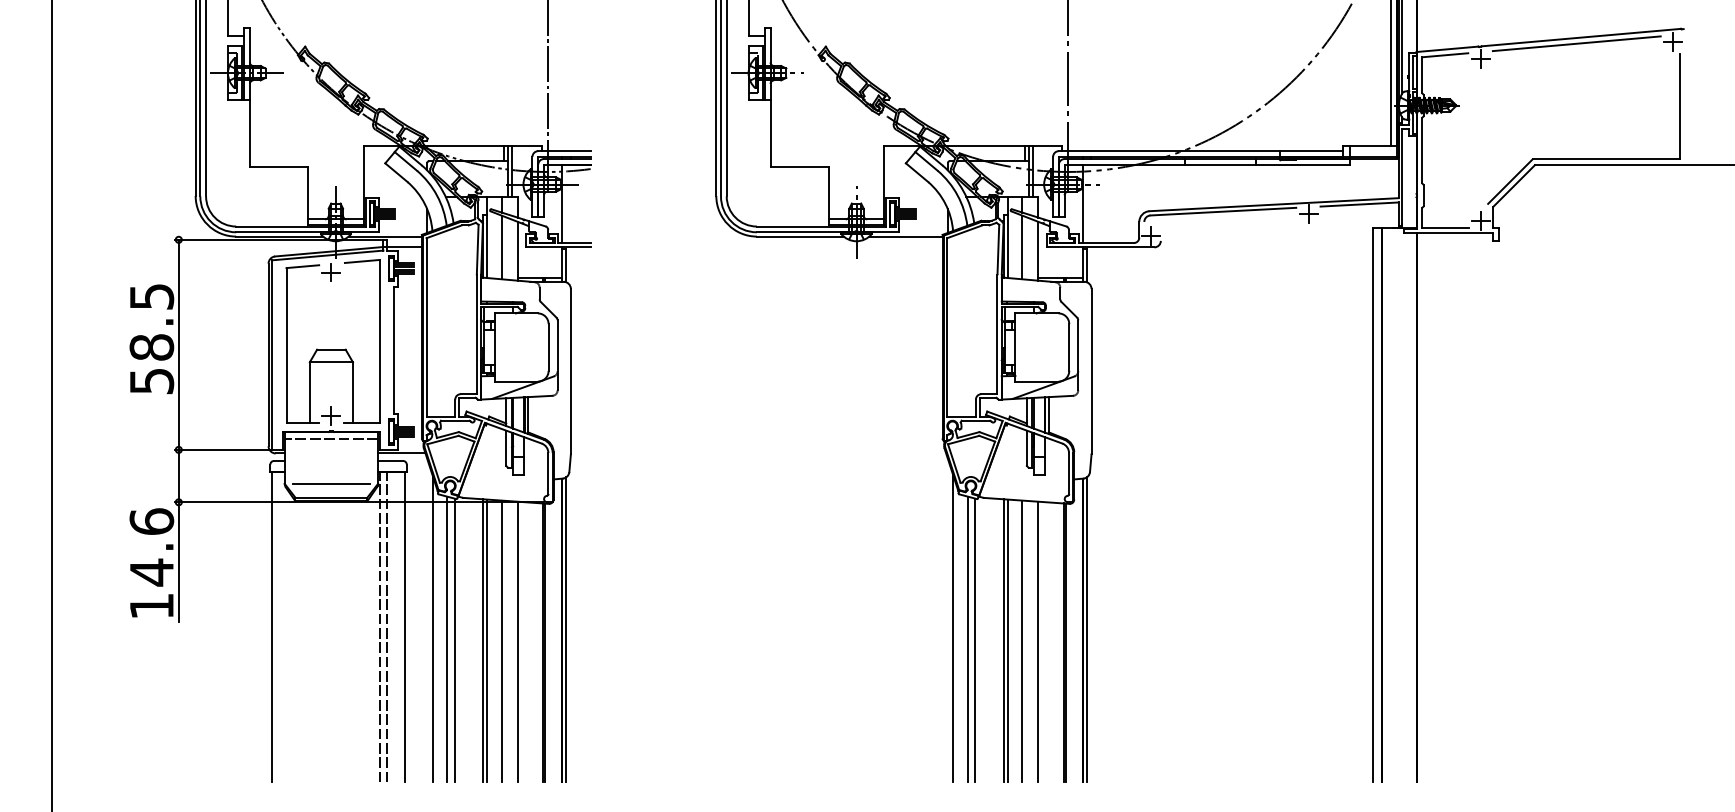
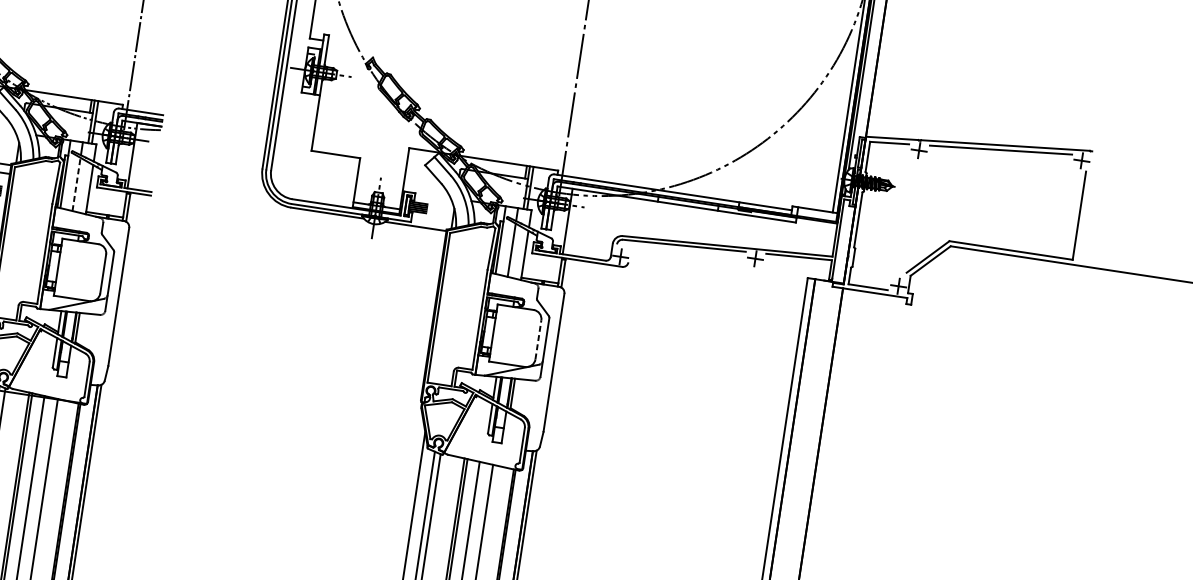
line: (501, 247) -> (76, 184), solid -> dashed
line: (1069, 347) -> (538, 339), solid -> dashed

